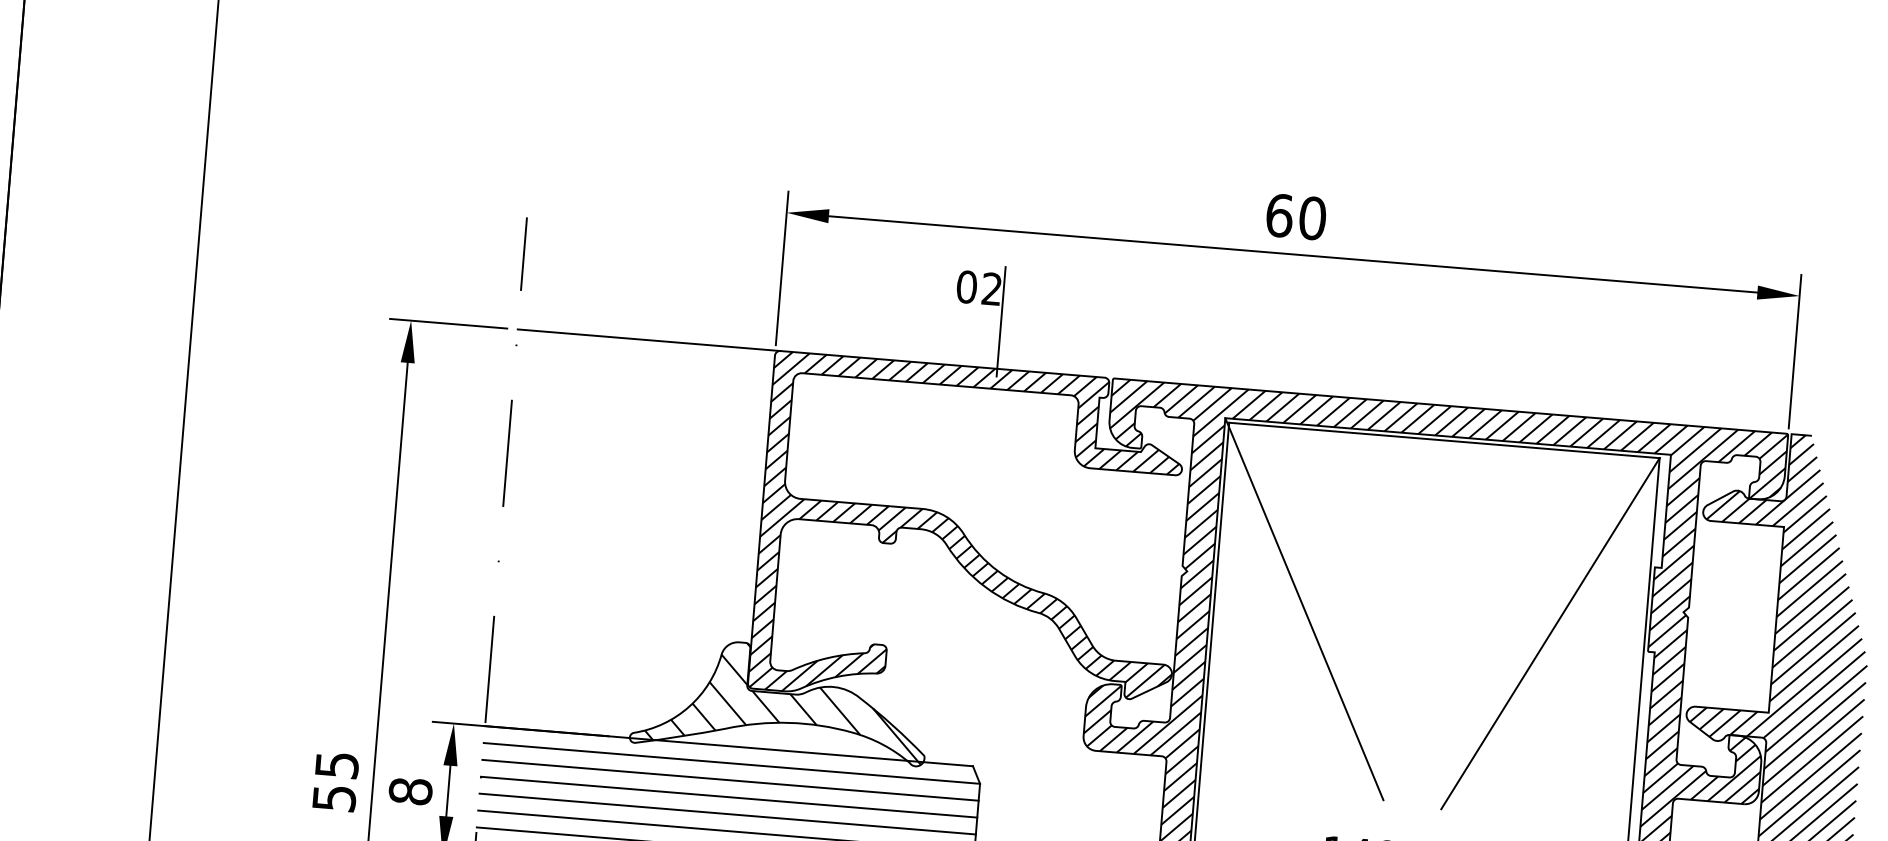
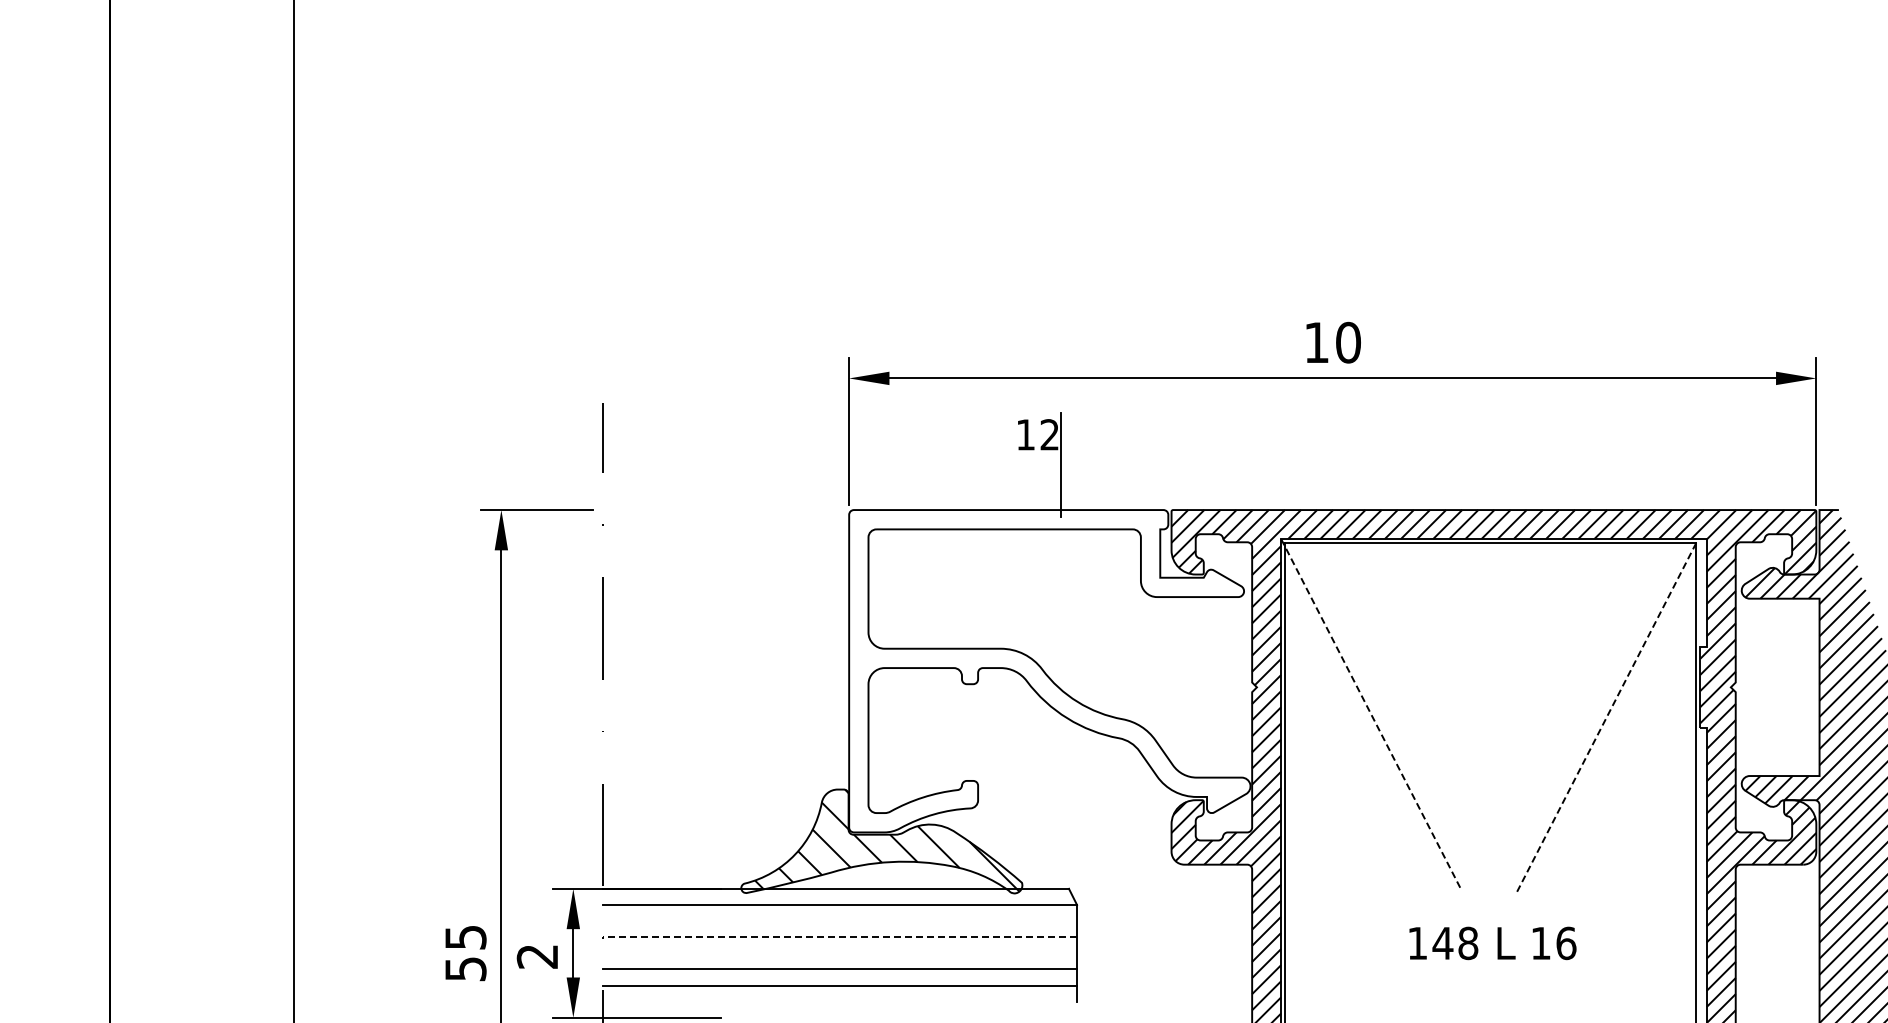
text: (1279, 215) -> (1316, 342), 60 -> 10
text: (966, 286) -> (1025, 434), 02 -> 12
line: (648, 340) -> (728, 510), removed
hatch: (971, 536) -> (1049, 671), removed
line: (1304, 609) -> (1371, 714), solid -> dashed
line: (1550, 634) -> (1606, 718), solid -> dashed
line: (730, 780) -> (840, 921), removed
text: (410, 791) -> (537, 956), 8 -> 2
line: (729, 797) -> (840, 937), solid -> dashed
line: (728, 814) -> (840, 953), removed

